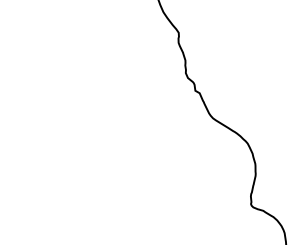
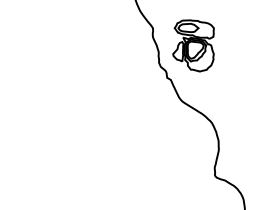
part: (226, 52) -> (193, 45), added

